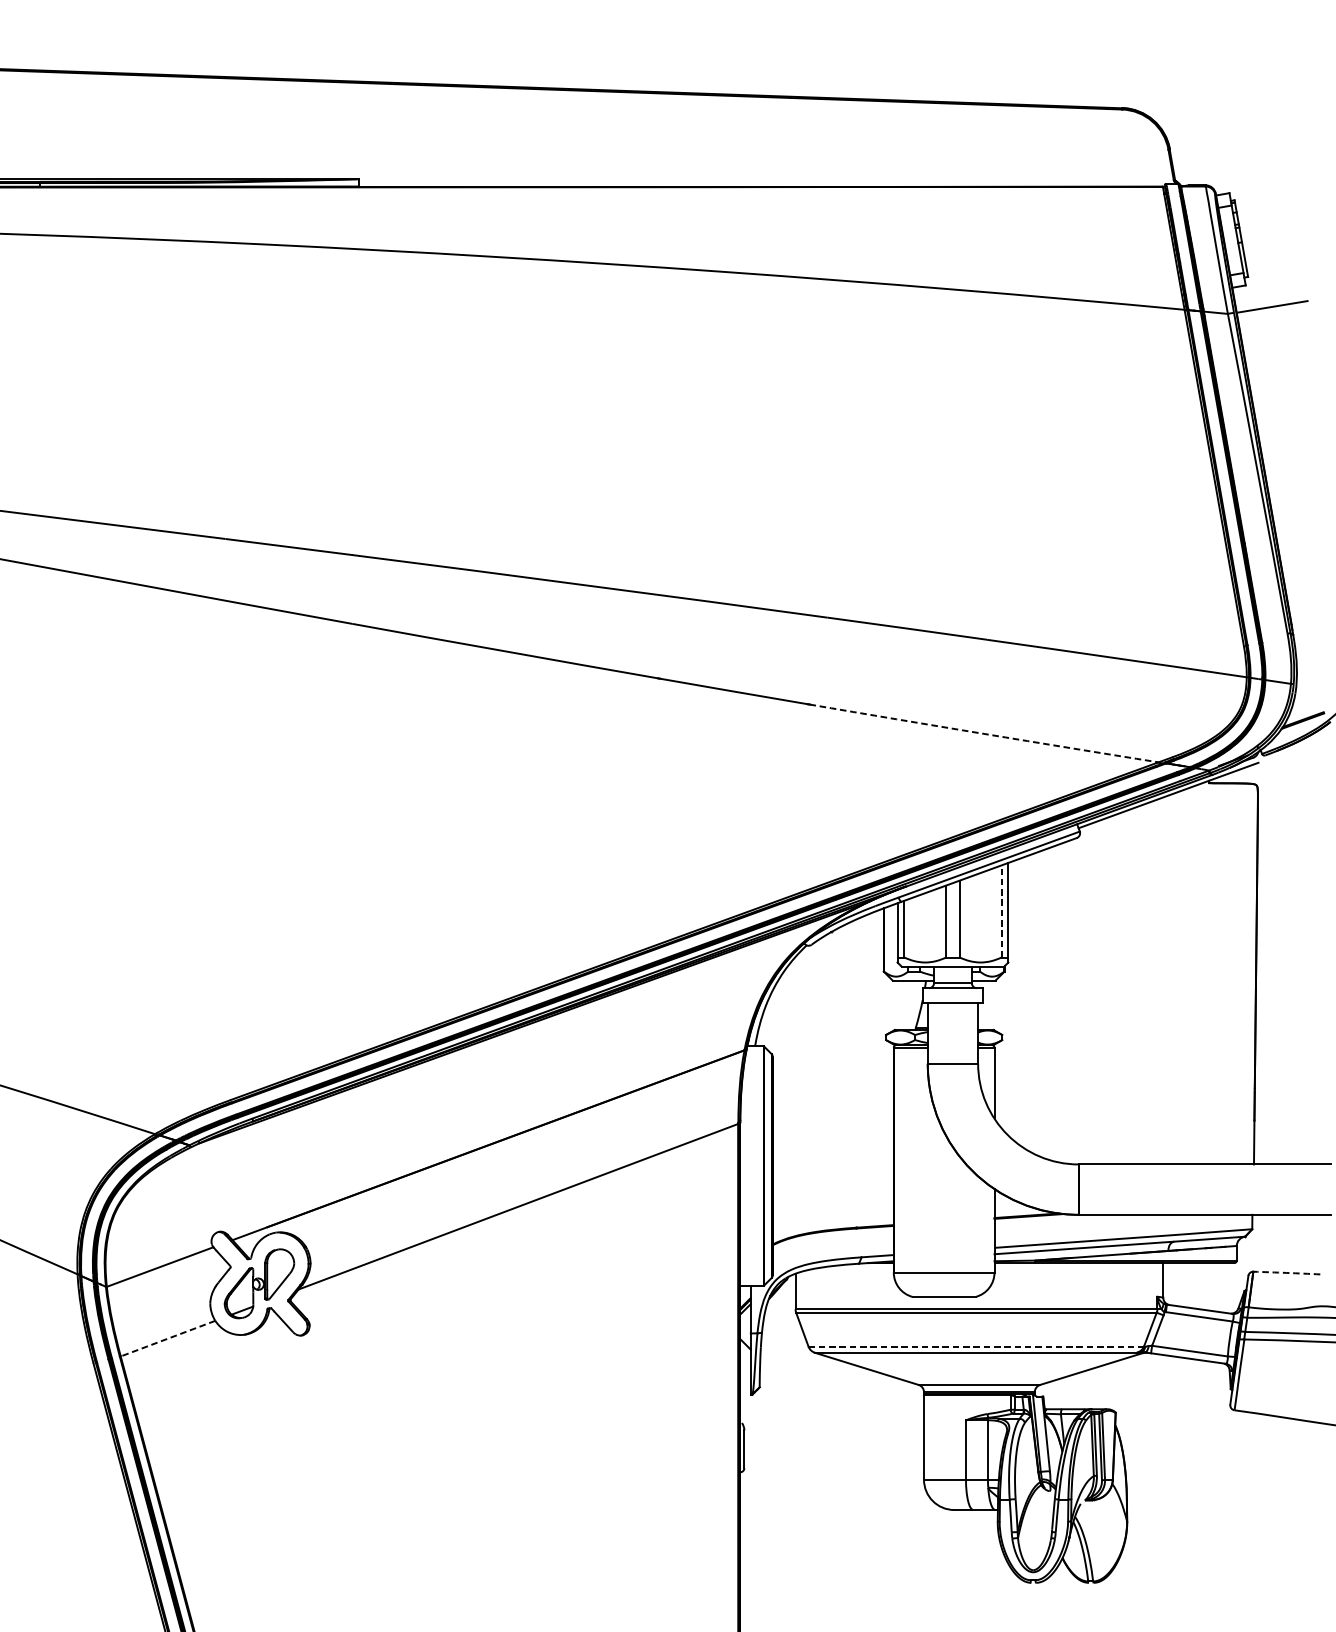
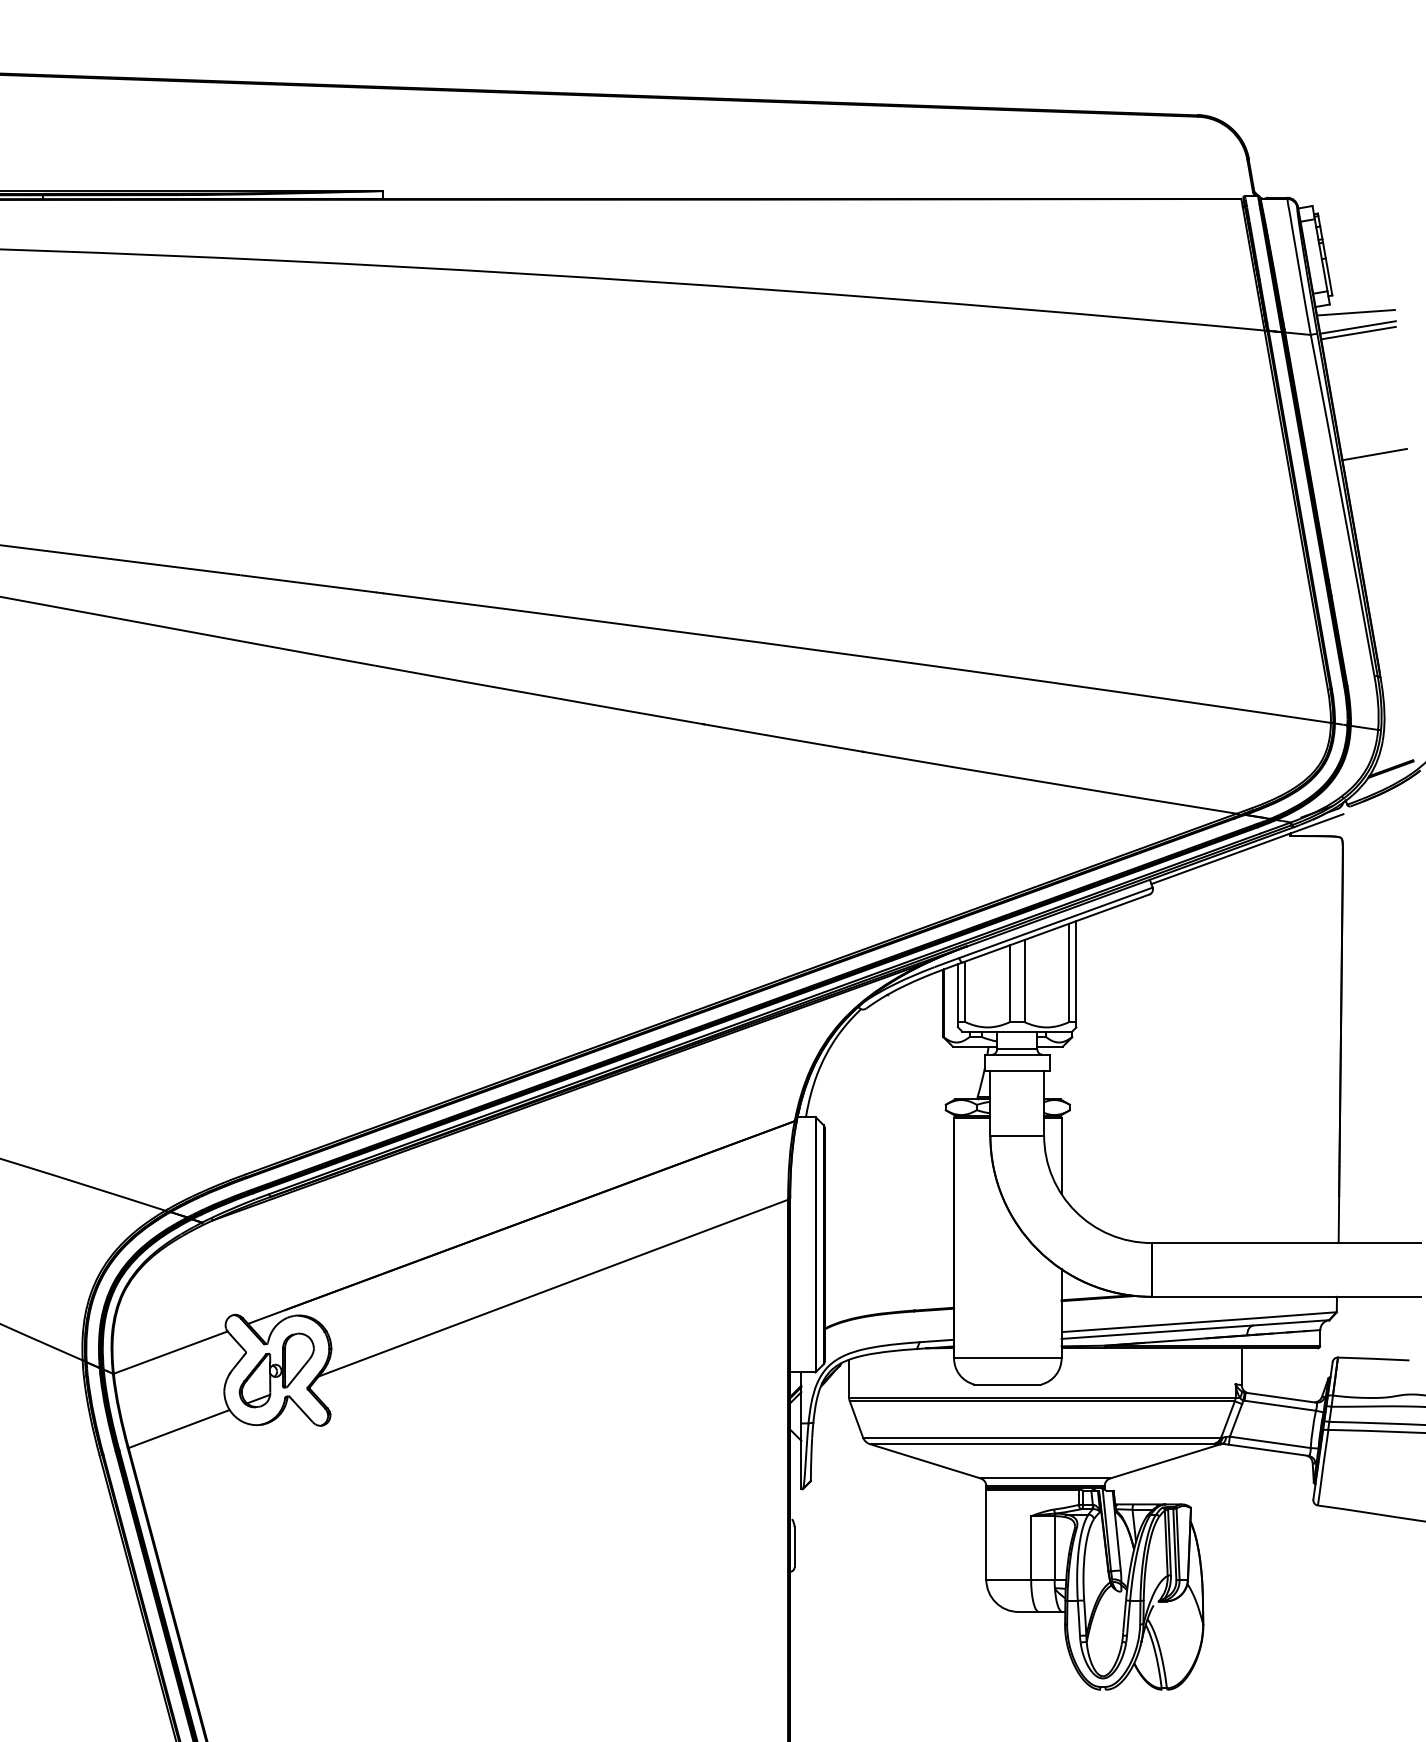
line: (1269, 292) -> (1355, 312), added
line: (1272, 311) -> (1358, 332), added
line: (1287, 425) -> (1374, 454), added
arc: (984, 734) -> (1050, 783), dashed -> solid
line: (1001, 911) -> (1069, 972), dashed -> solid
arc: (1286, 1272) -> (1373, 1358), dashed -> solid
line: (168, 1339) -> (179, 1429), dashed -> solid
line: (976, 1346) -> (1042, 1437), dashed -> solid

